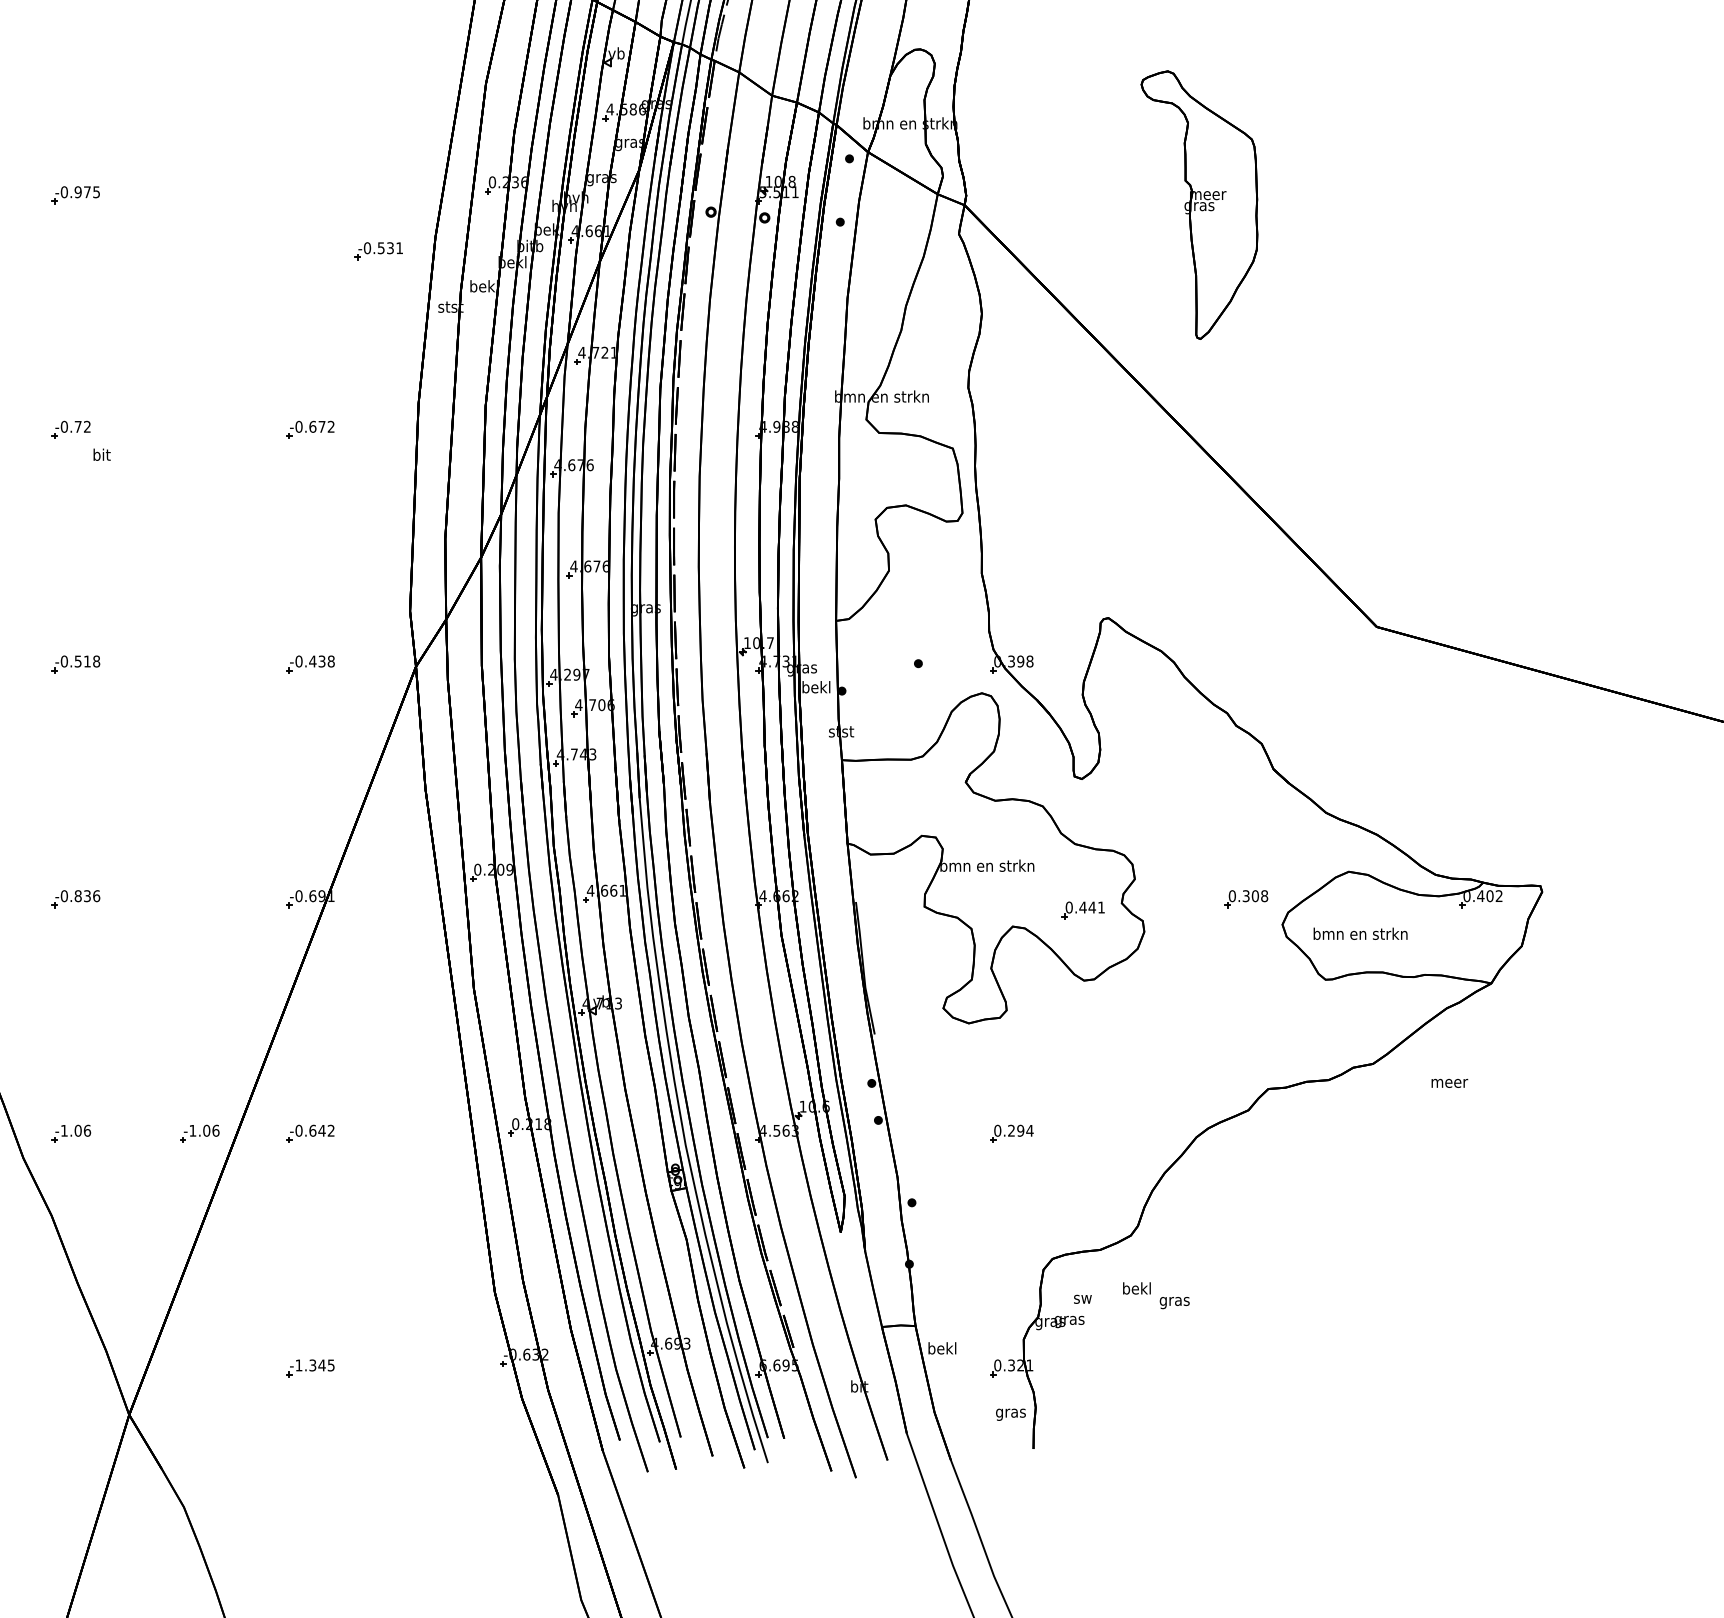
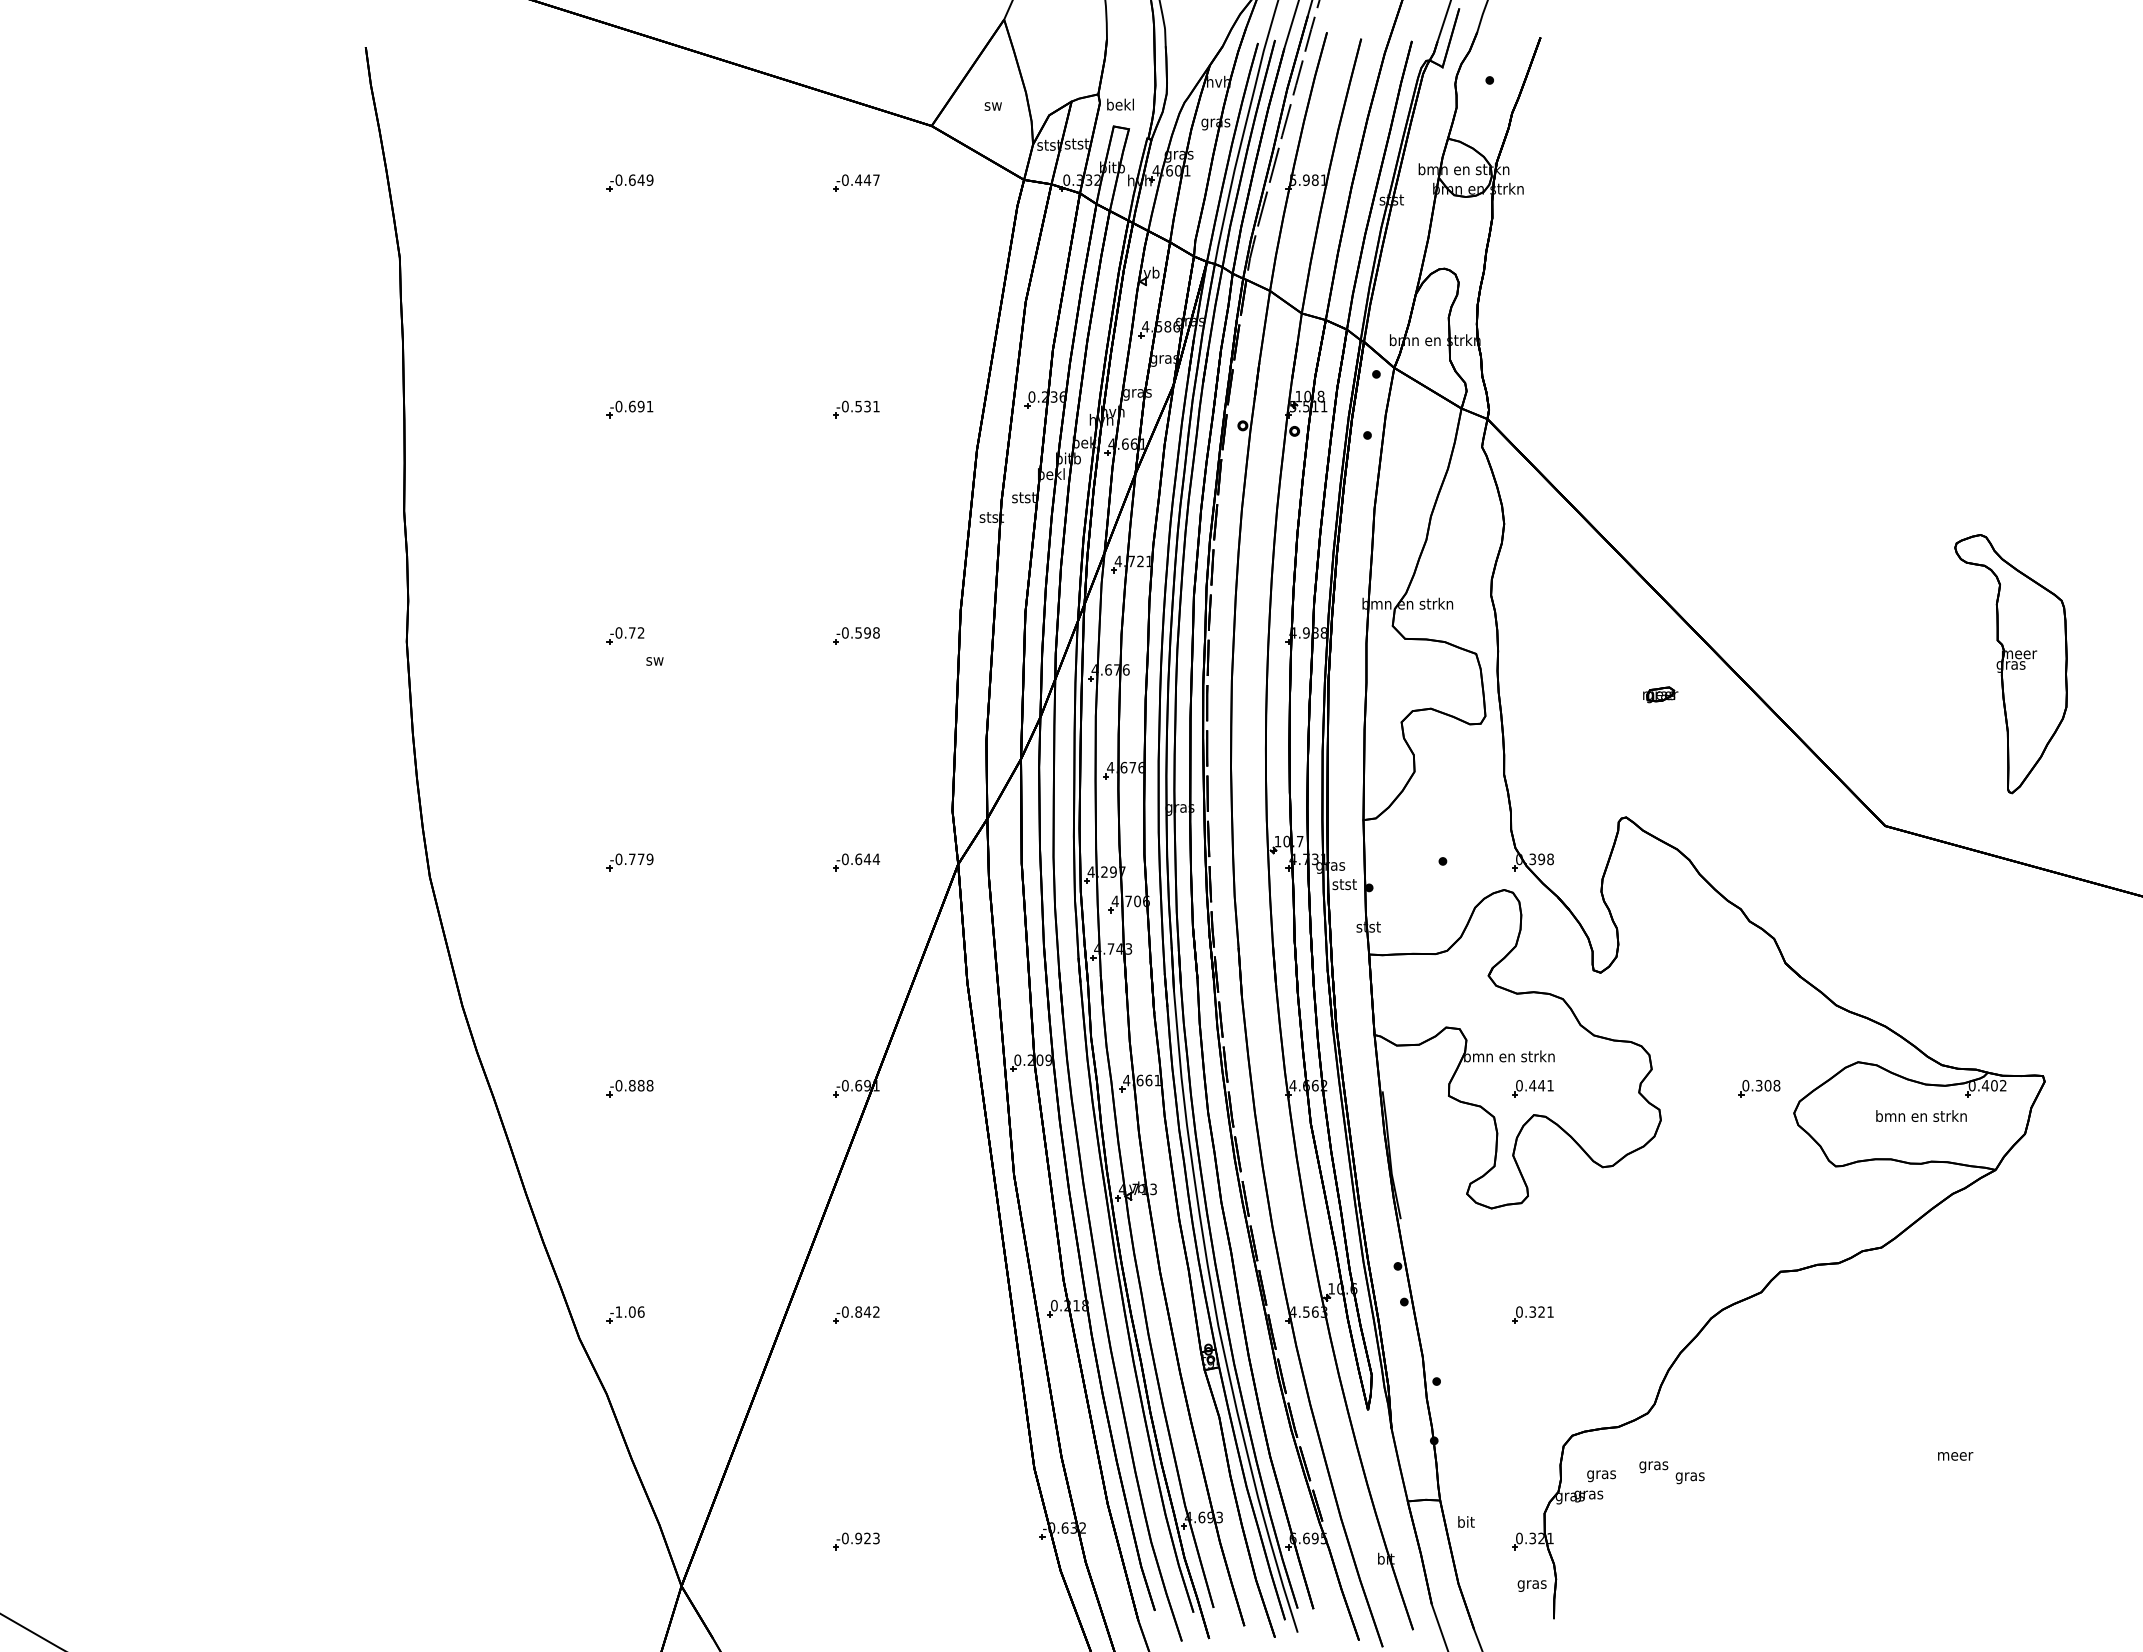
text: (86, 192) -> (640, 406), -0.975 -> -0.691
part: (1198, 205) -> (2010, 664), moved
part: (379, 251) -> (856, 409), moved
text: (483, 286) -> (1023, 497), bekl -> stst
text: (321, 426) -> (867, 632), -0.672 -> -0.598
text: (101, 454) -> (654, 659), bit -> sw
part: (1143, 490) -> (1660, 694), added
text: (87, 661) -> (641, 859), -0.518 -> -0.779
text: (321, 661) -> (867, 859), -0.438 -> -0.644
text: (816, 687) -> (1344, 884), bekl -> stst
text: (91, 895) -> (645, 1085), -0.836 -> -0.888
part: (1082, 910) -> (1532, 1088), moved
text: (1360, 933) -> (1921, 1115), moved
text: (1449, 1083) -> (1955, 1456), moved
text: (312, 1130) -> (858, 1311), -0.642 -> -0.842
text: (1020, 1130) -> (1541, 1311), 0.294 -> 0.321
part: (199, 1133) -> (749, 1314), removed
text: (1136, 1289) -> (1653, 1465), bekl -> gras
text: (1082, 1301) -> (1601, 1476), sw -> gras
text: (941, 1347) -> (1465, 1521), bekl -> bit
text: (314, 1365) -> (860, 1538), -1.345 -> -0.923

